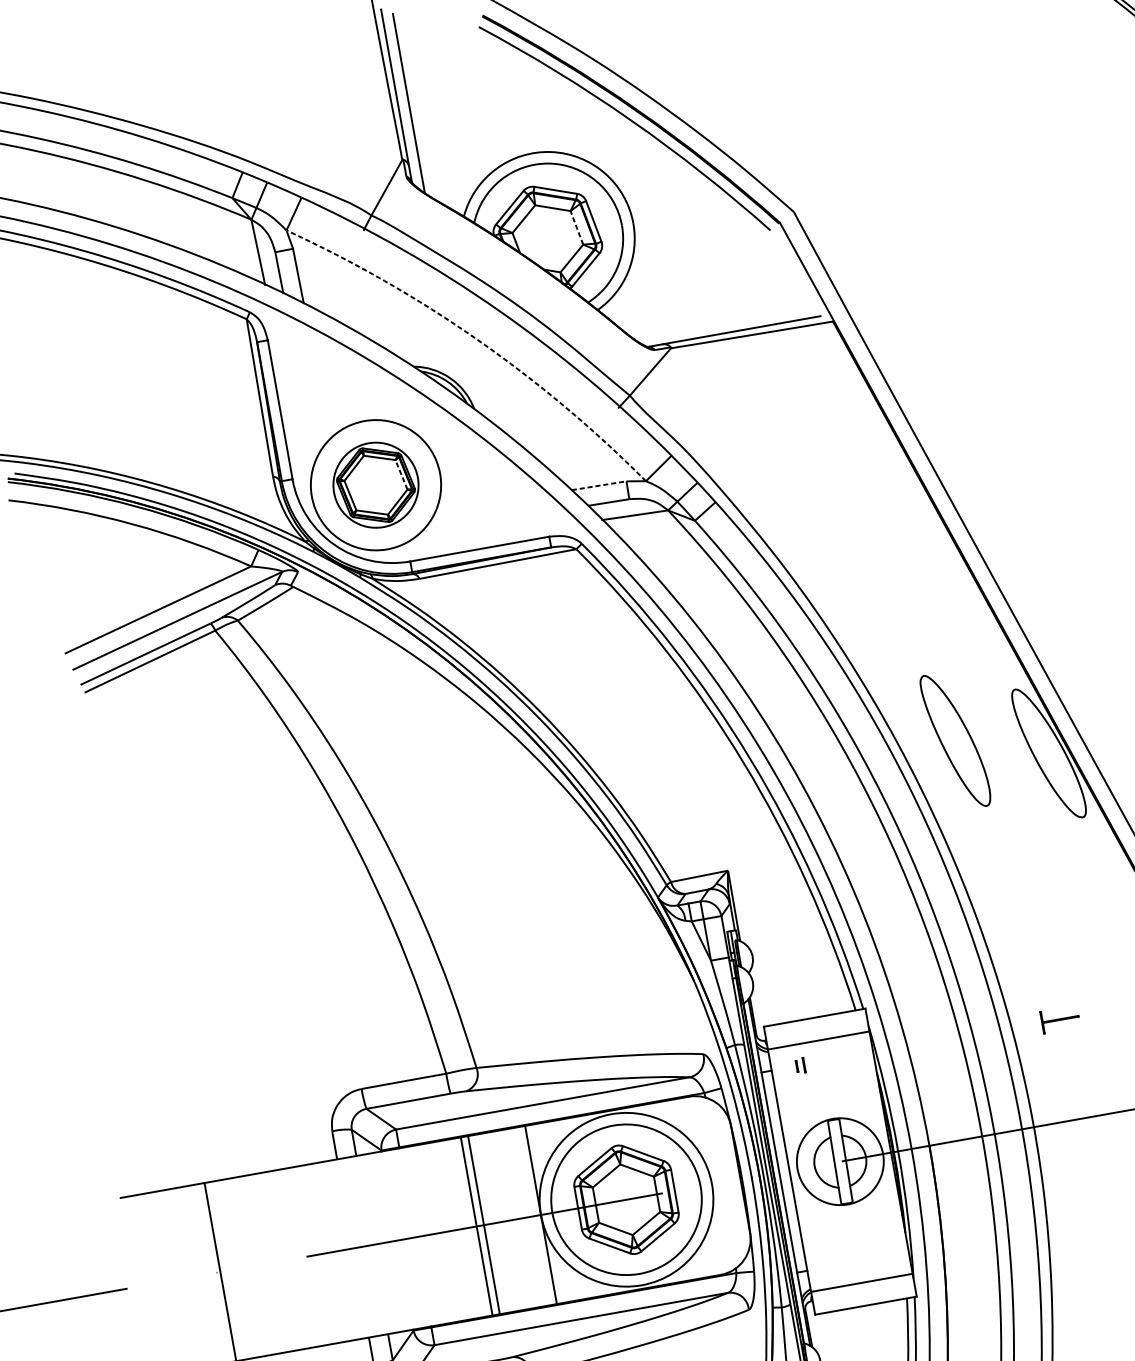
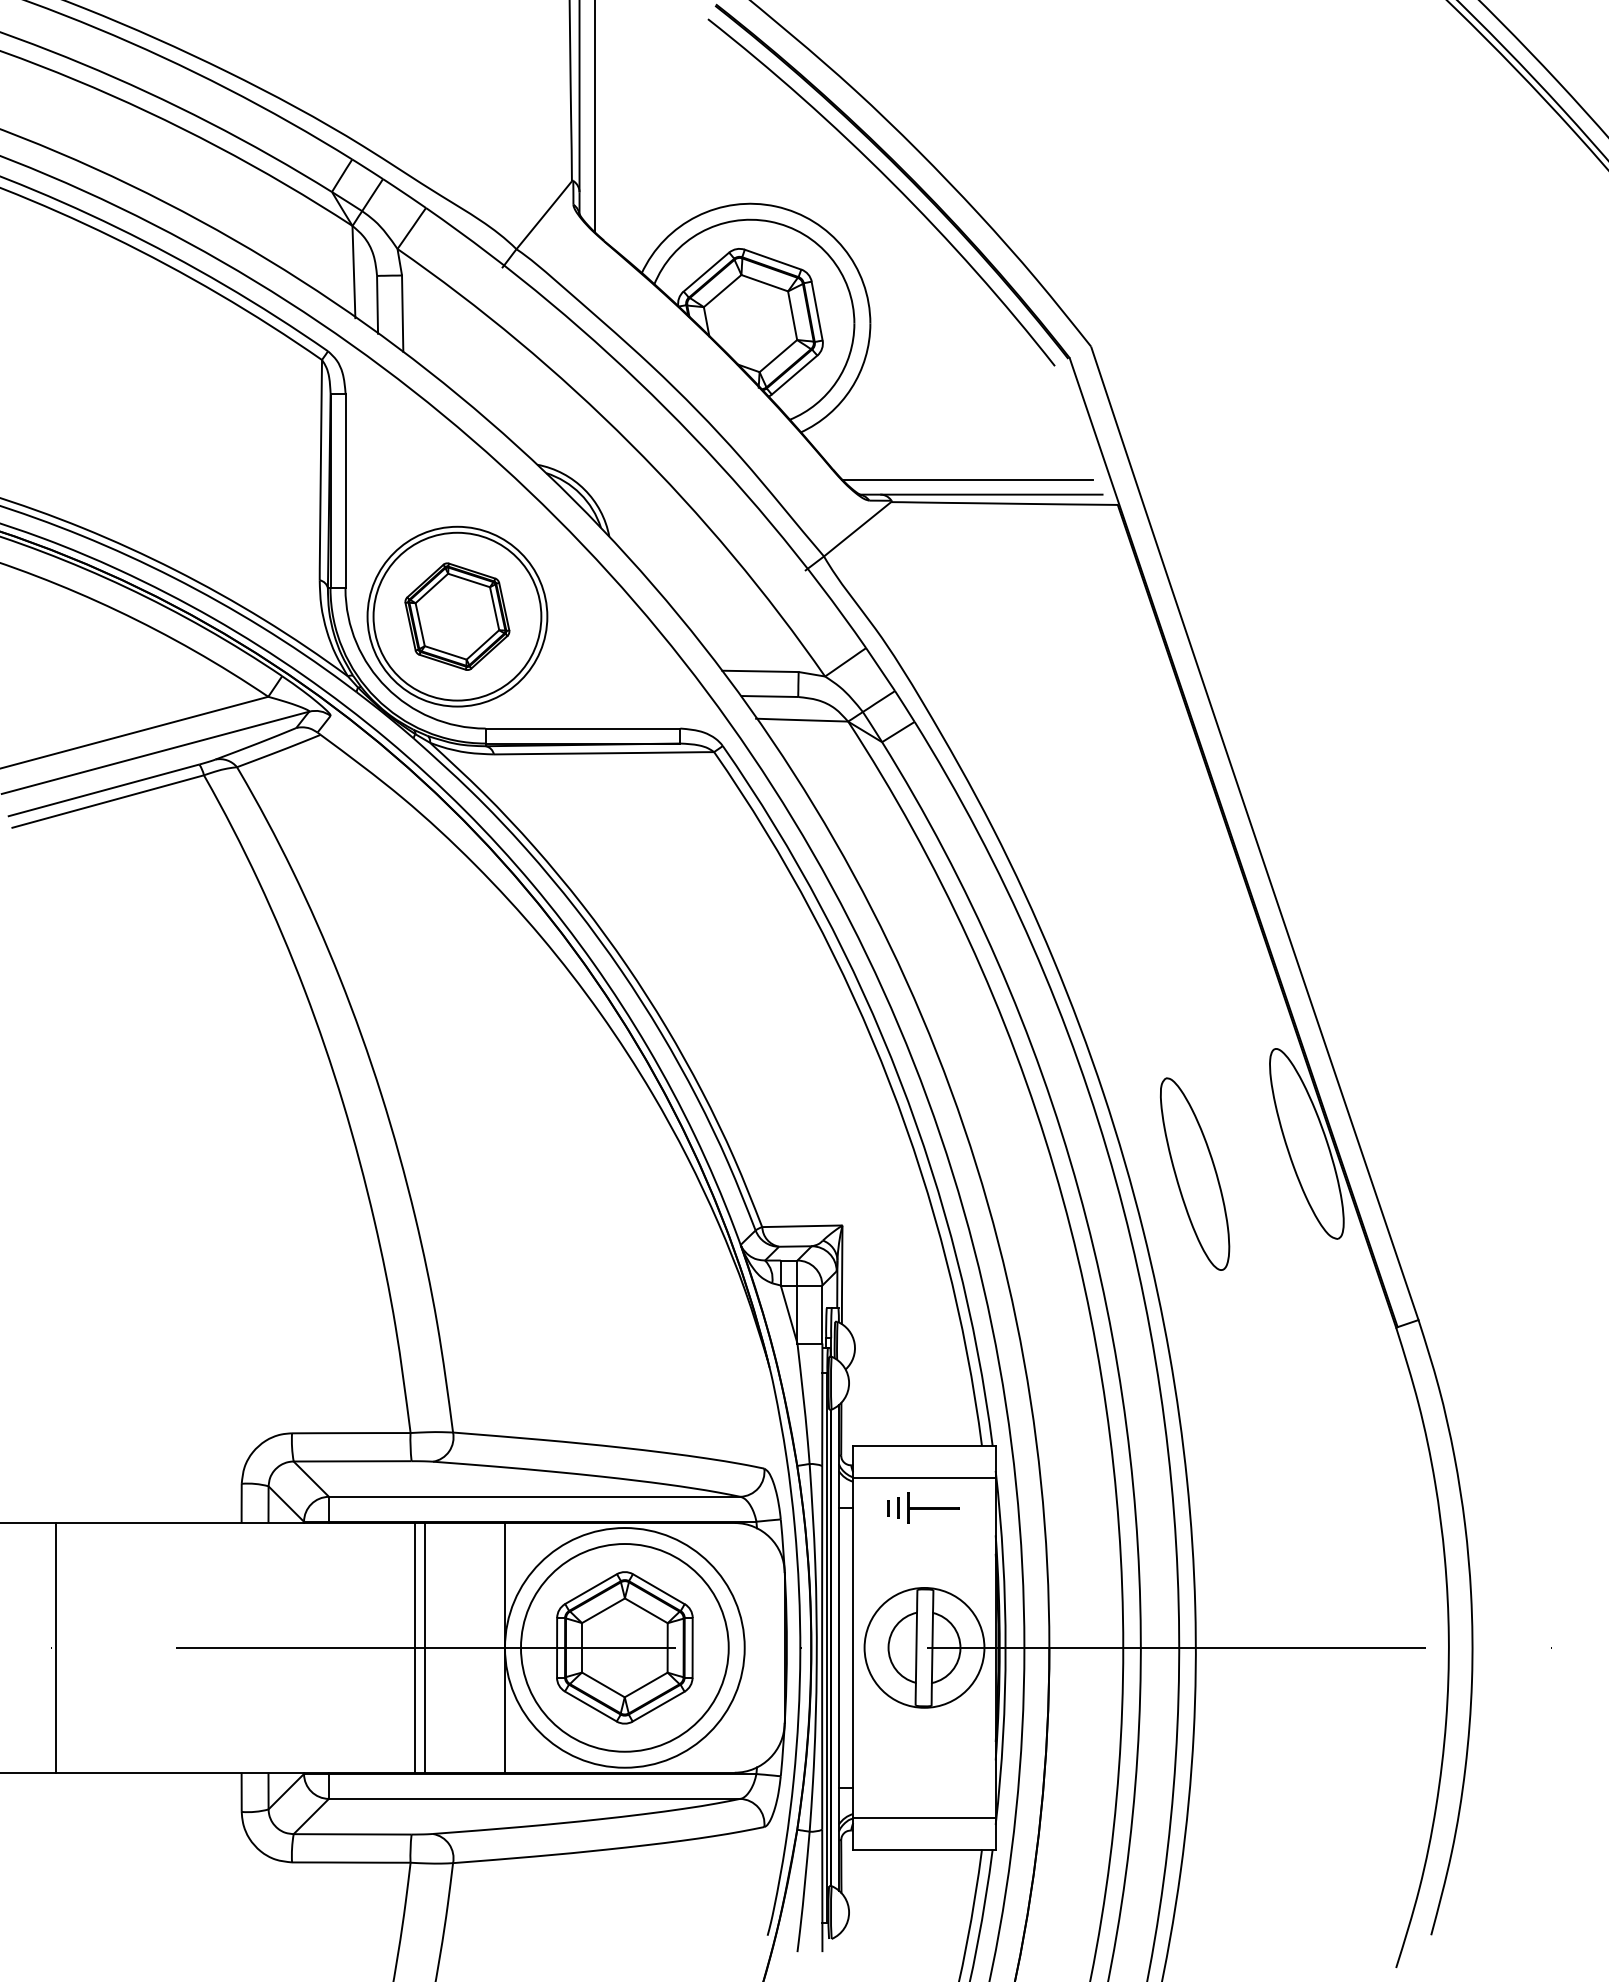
line: (576, 227) -> (792, 315), dashed -> solid
line: (722, 322) -> (967, 479), added
arc: (477, 339) -> (630, 443), dashed -> solid
line: (401, 474) -> (494, 608), dashed -> solid
circle: (376, 485) -> (457, 616), size x1.43
line: (599, 485) -> (760, 671), dashed -> solid
part: (955, 740) -> (1195, 1173), moved
part: (1060, 1019) -> (933, 1507), moved

